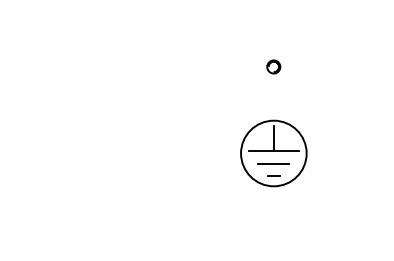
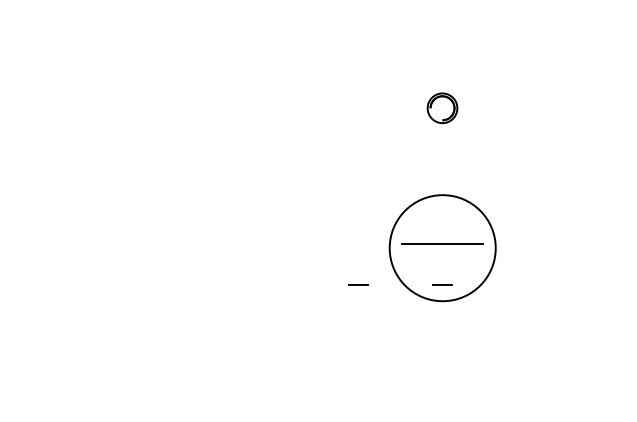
circle: (273, 66) -> (442, 107), size x1.4
line: (273, 138) -> (442, 223), removed
line: (273, 163) -> (442, 264), removed
line: (221, 175) -> (358, 283), added

